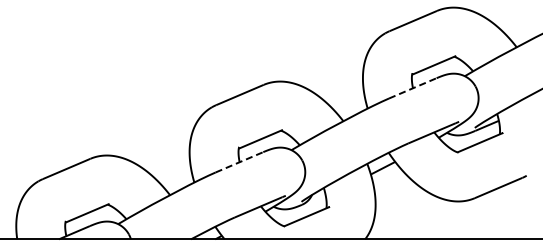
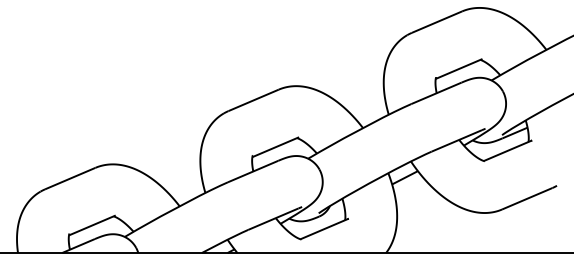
line: (412, 88) -> (436, 93), dashed -> solid
line: (239, 162) -> (253, 171), dashed -> solid

